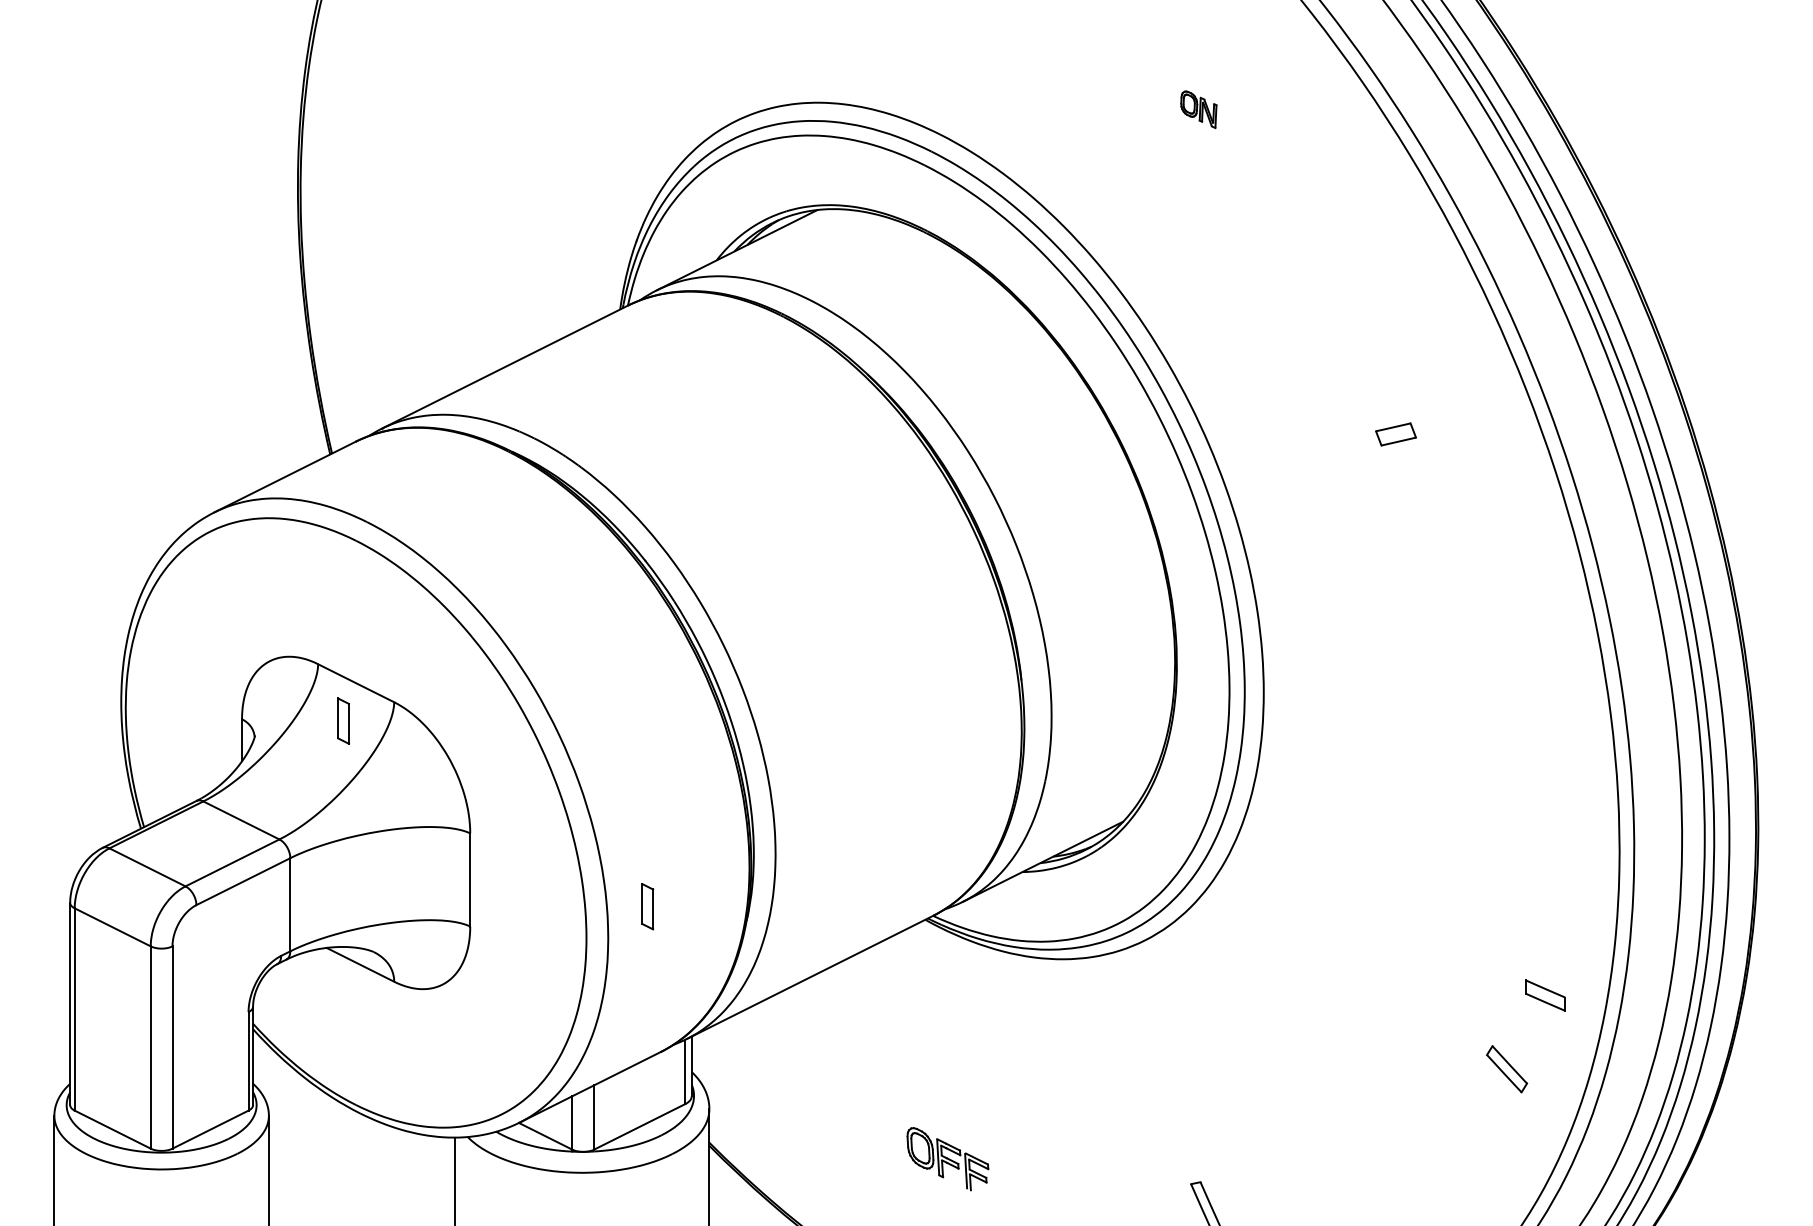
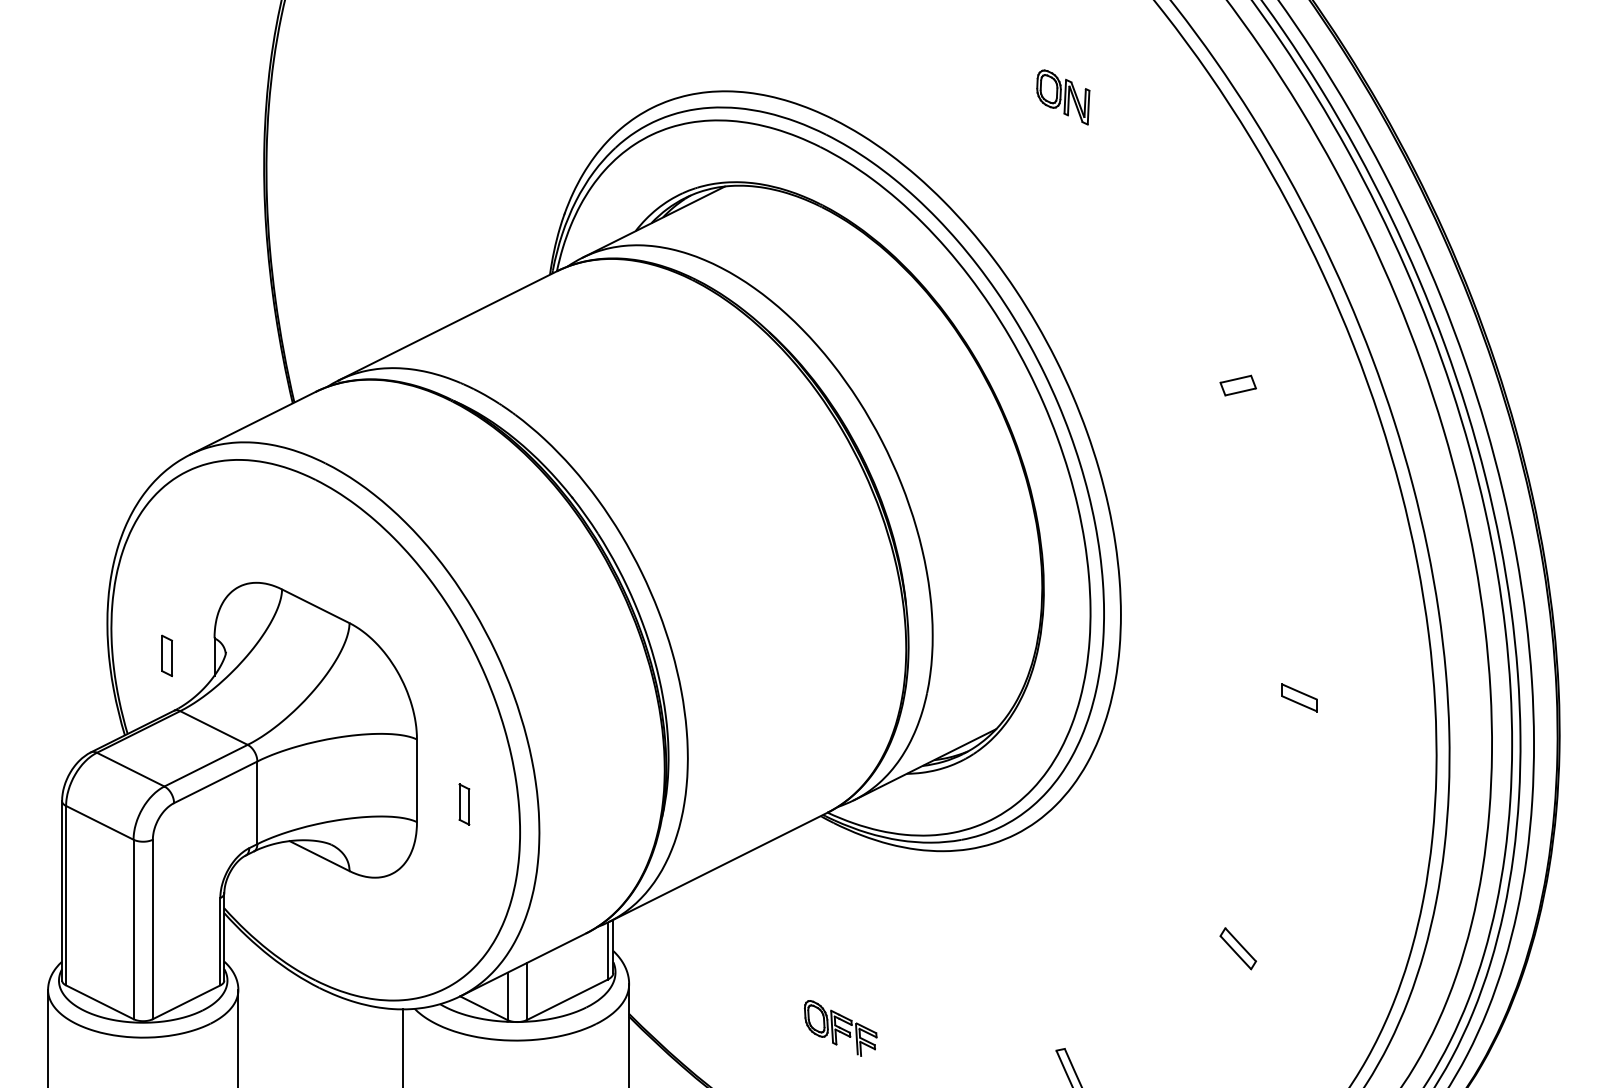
part: (1198, 109) -> (1063, 97), size x1.67
part: (343, 720) -> (167, 655), moved
part: (647, 906) -> (464, 804), moved
part: (1545, 995) -> (1299, 697), moved
part: (1507, 1069) -> (1238, 948), moved

